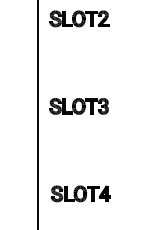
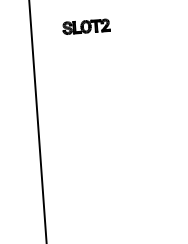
part: (79, 18) -> (86, 26), size x0.6
part: (78, 106) -> (93, 142), removed

